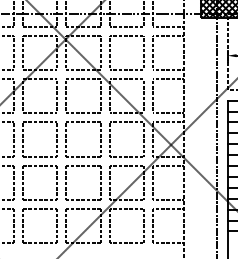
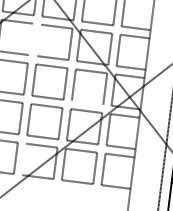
line: (57, 96) -> (31, 39), removed
line: (66, 96) -> (39, 40), removed
line: (126, 156) -> (87, 102), removed
line: (66, 225) -> (24, 159), removed

